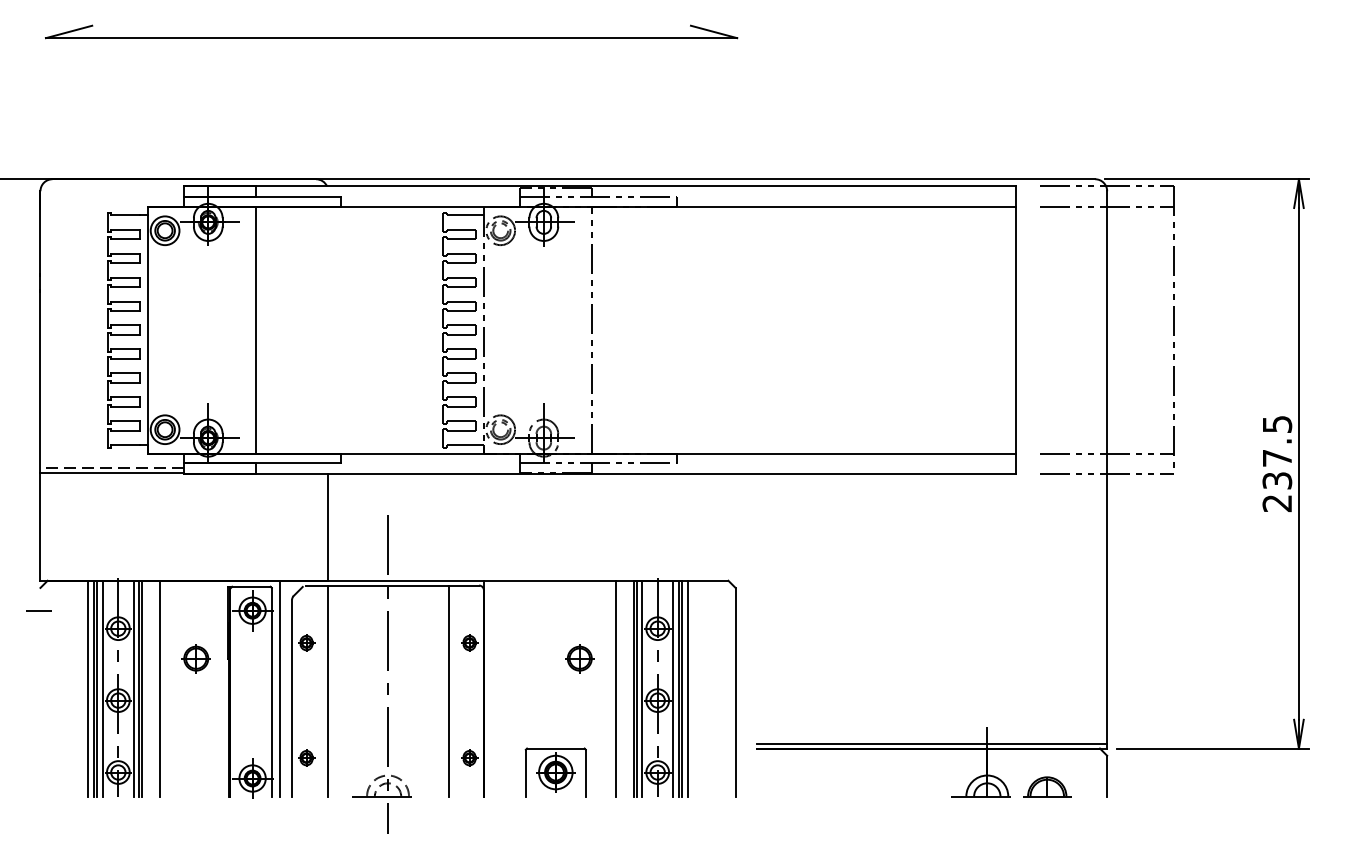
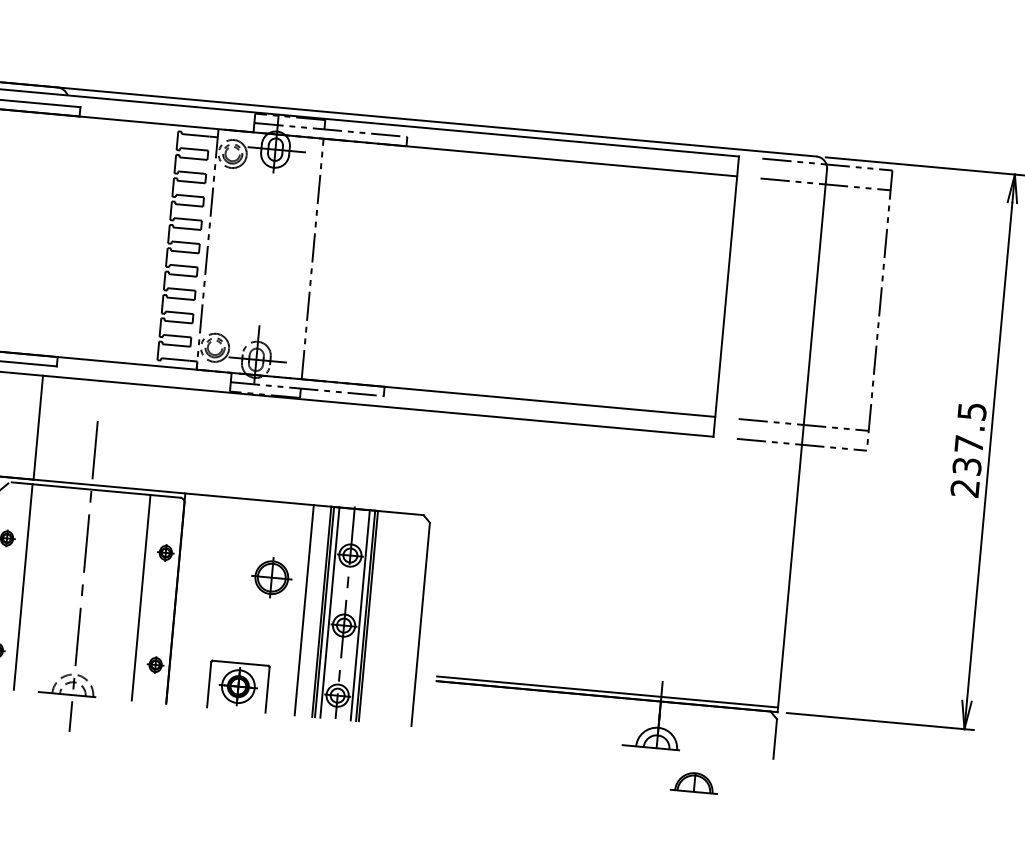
part: (579, 658) -> (271, 577), size x1.4
line: (687, 688) -> (374, 616), removed
part: (1047, 786) -> (694, 782), moved

